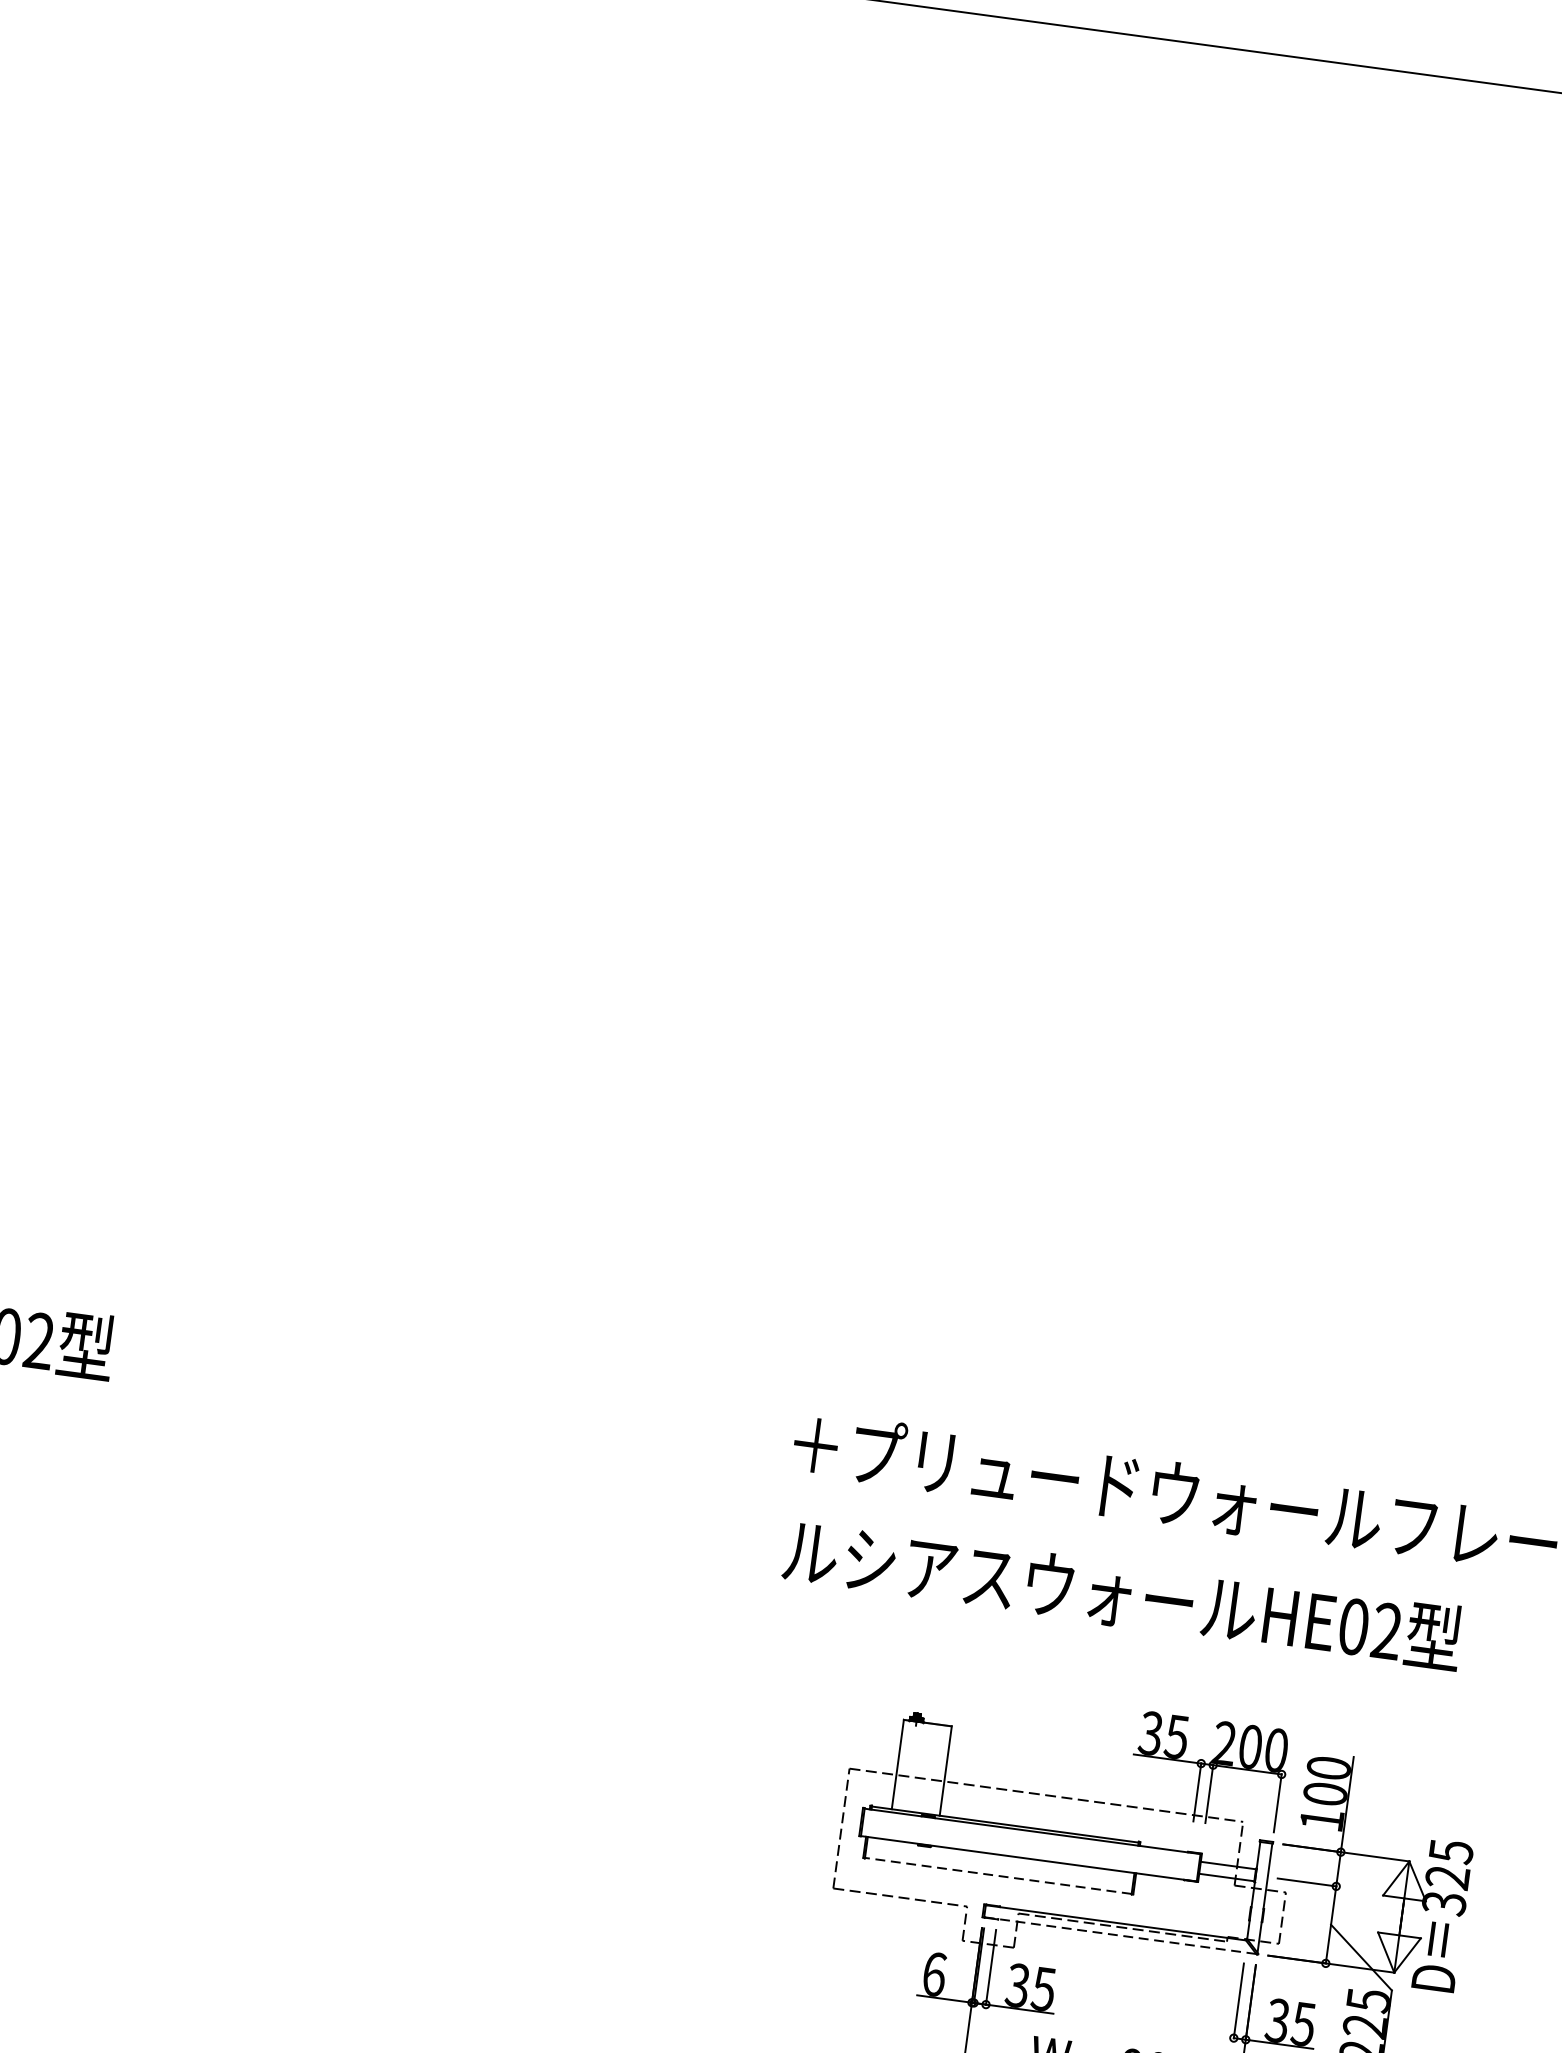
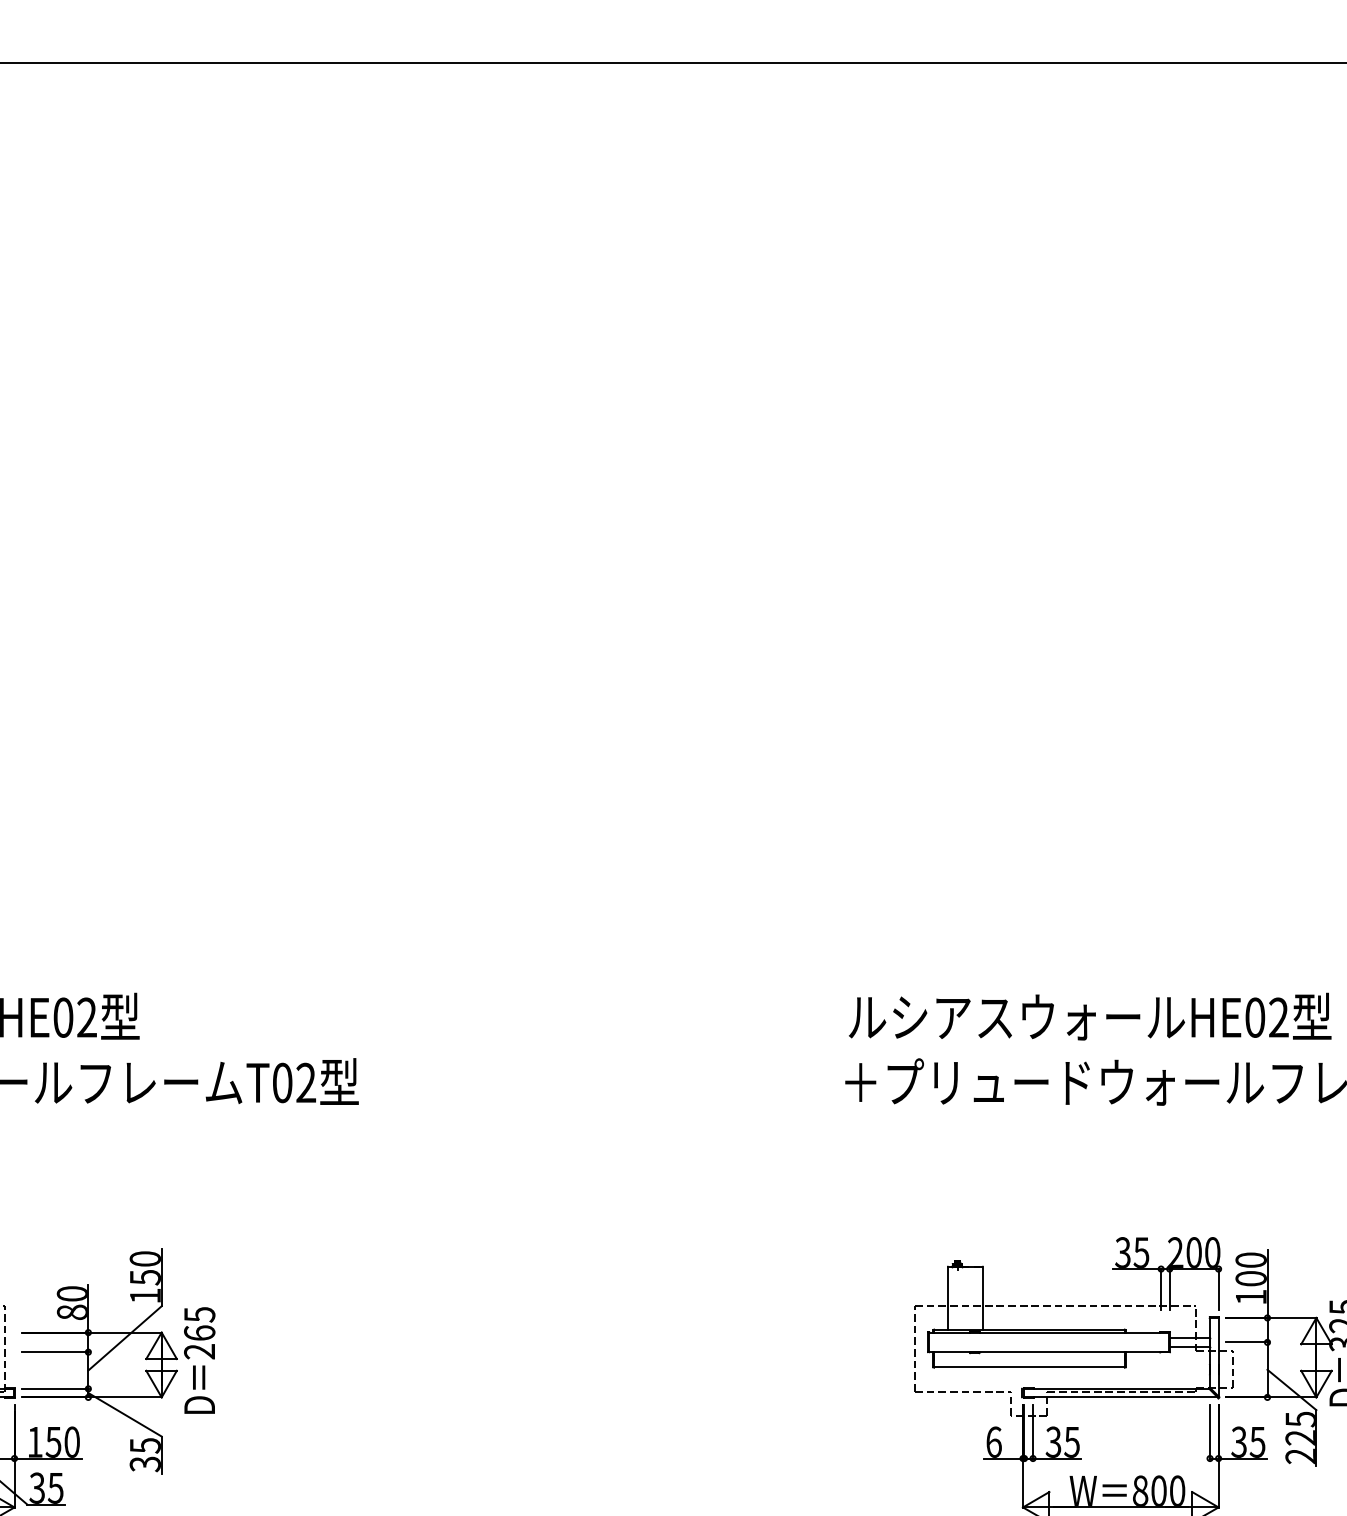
text: (1123, 1593) -> (1090, 1016), moved
line: (996, 1876) -> (1028, 1367), dashed -> solid
line: (1120, 1935) -> (1120, 1397), dashed -> solid

